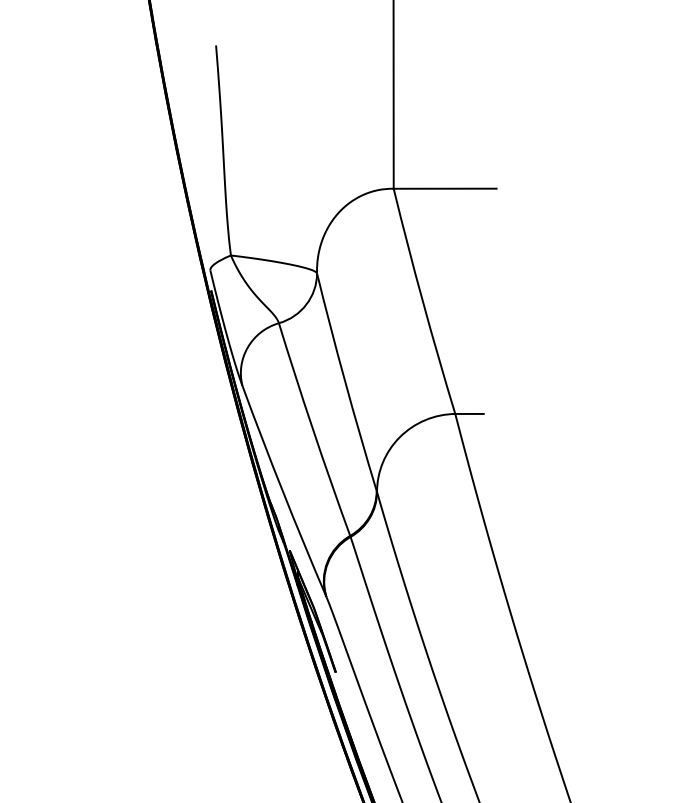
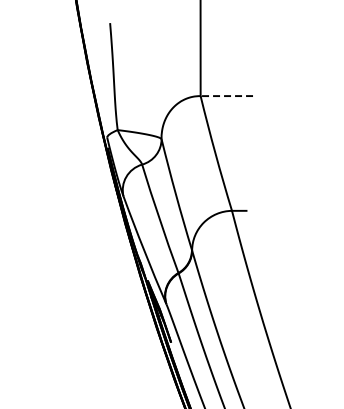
line: (444, 189) -> (226, 96), solid -> dashed

